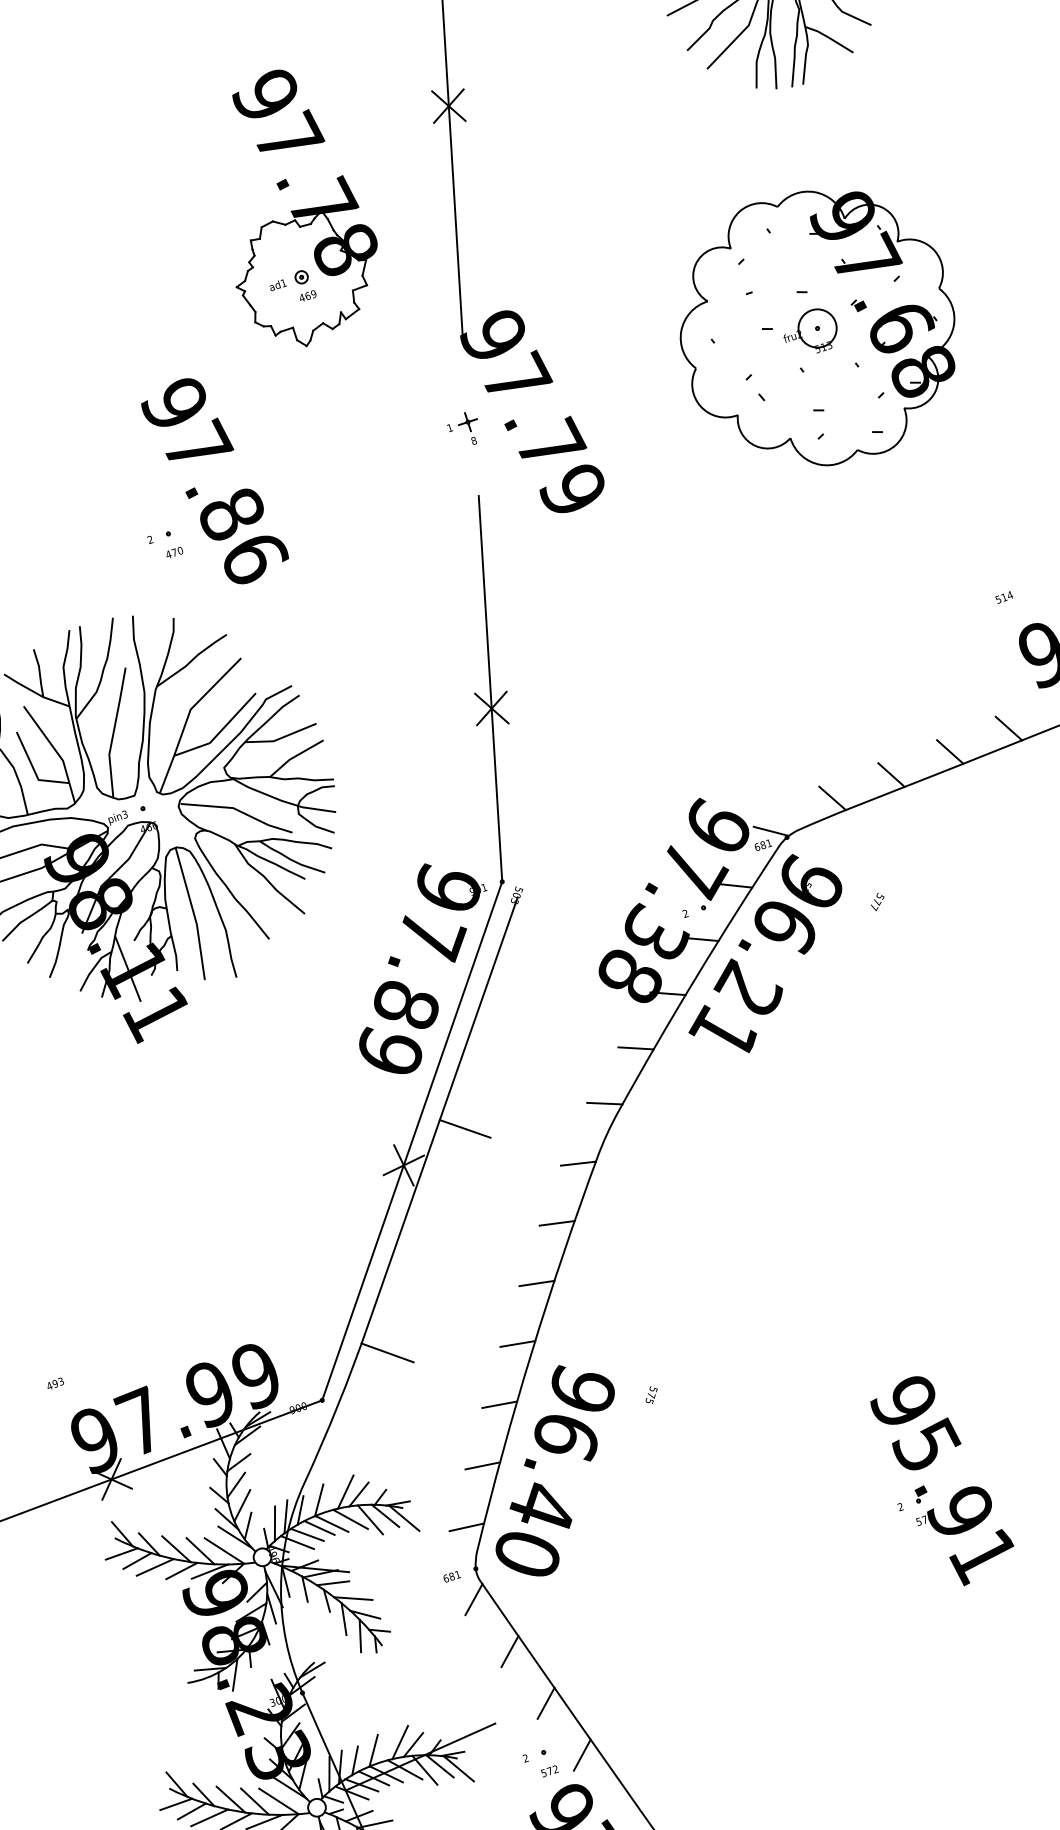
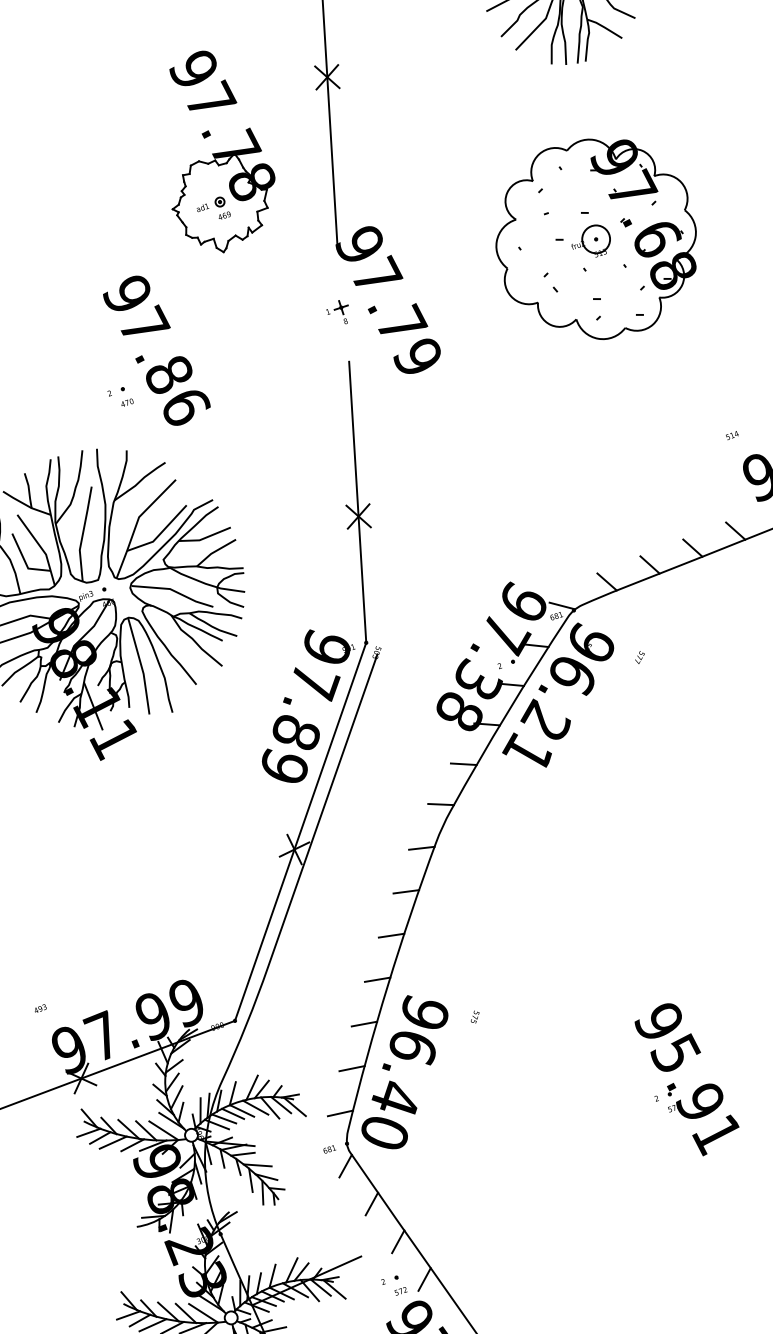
line: (464, 1128) -> (338, 822), removed
line: (387, 1353) -> (282, 986), removed

